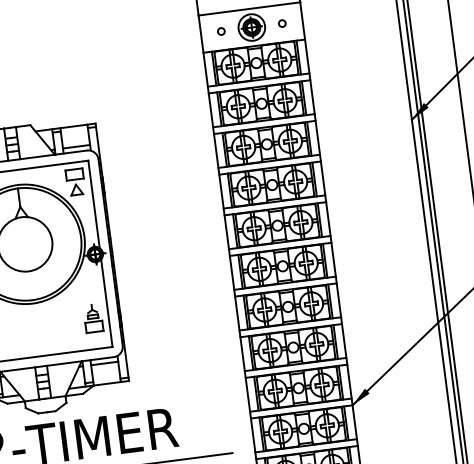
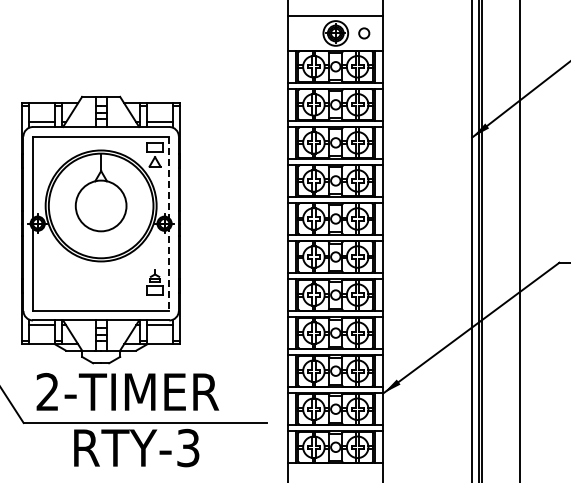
circle: (282, 23) -> (364, 33), size x1.6
circle: (221, 31) -> (307, 33), removed
line: (100, 254) -> (169, 224), solid -> dashed

